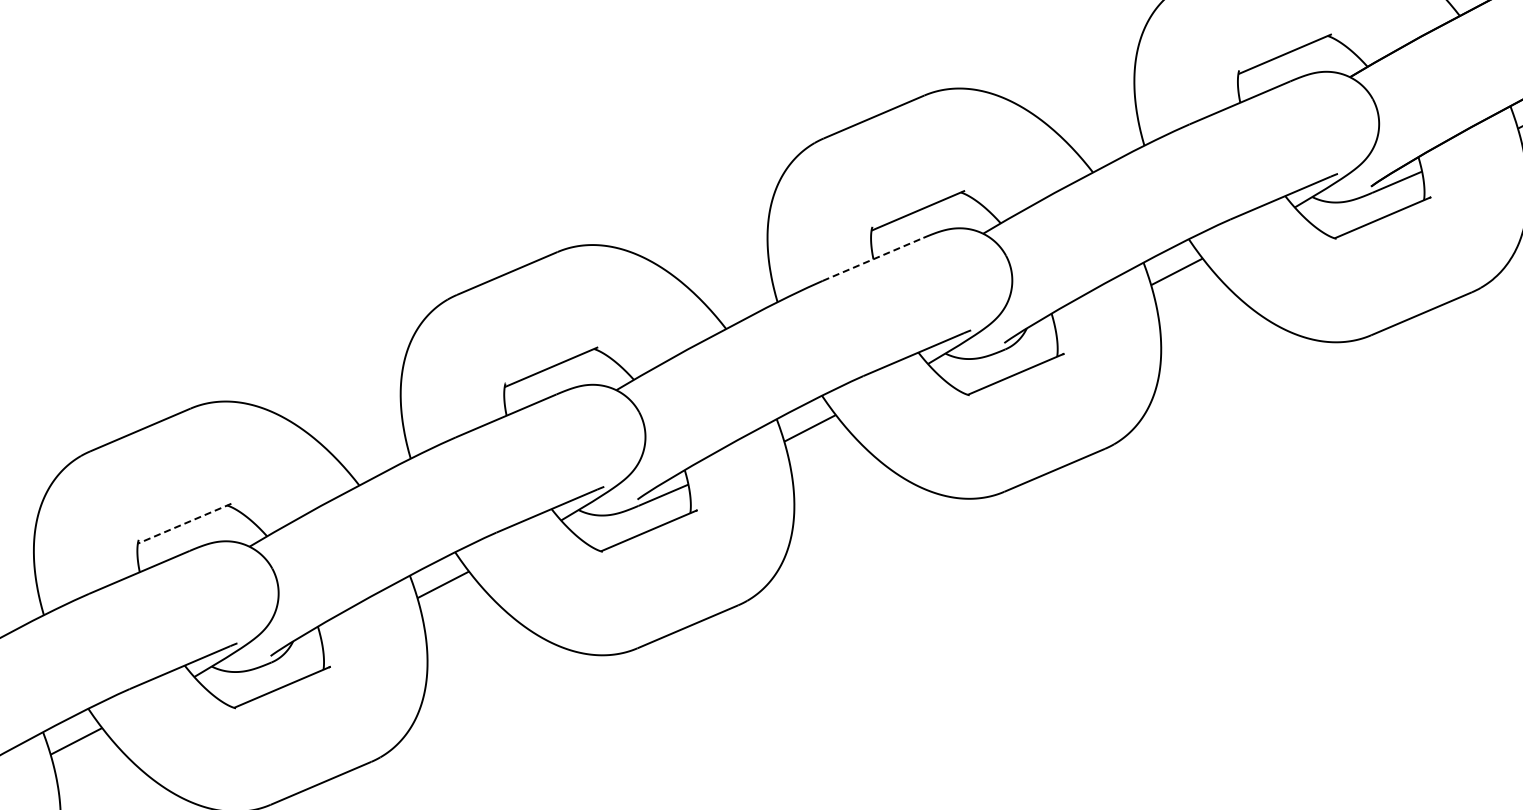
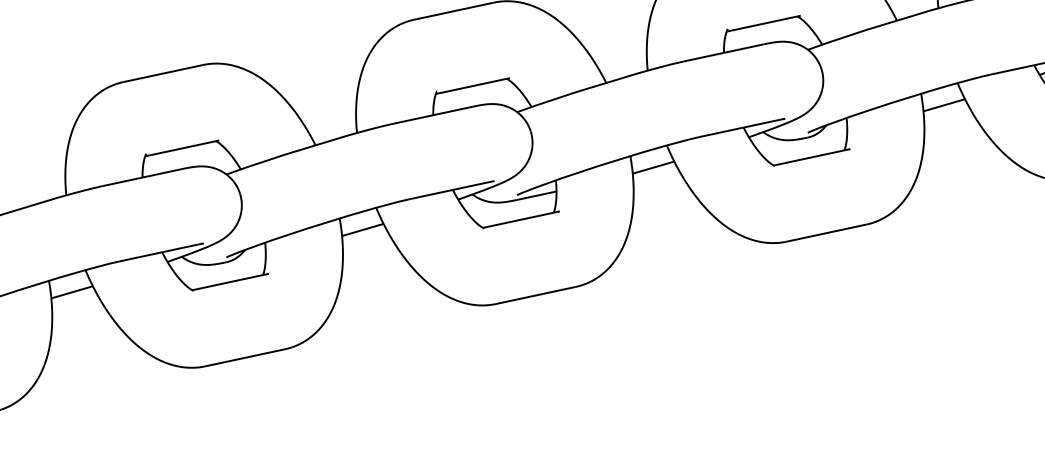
line: (873, 259) -> (723, 53), dashed -> solid
line: (184, 523) -> (182, 148), dashed -> solid

